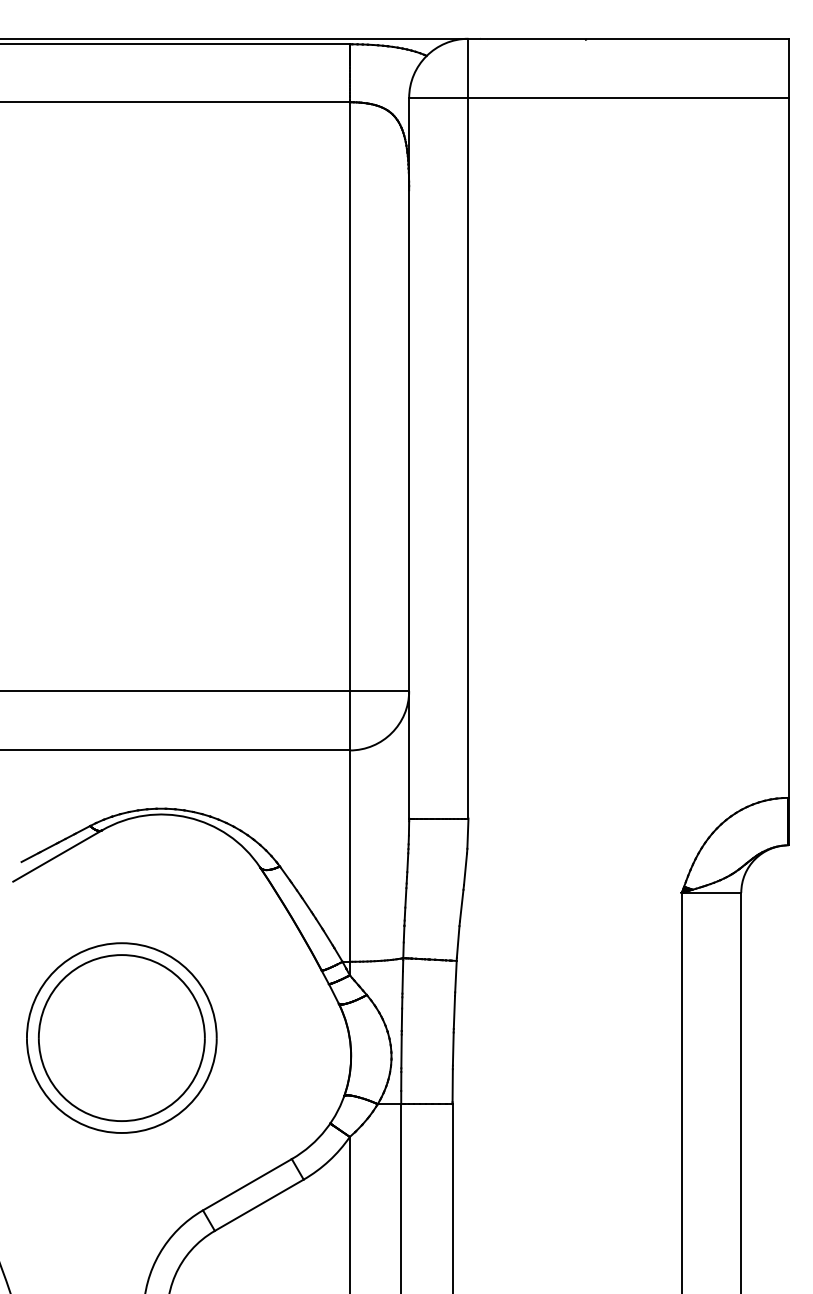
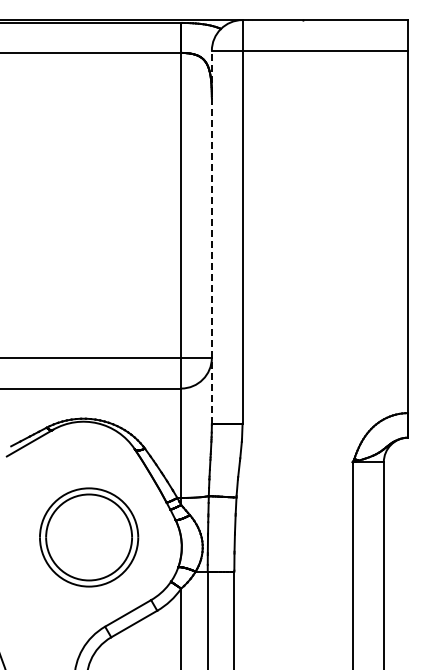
line: (408, 458) -> (211, 237), solid -> dashed
part: (122, 1038) -> (89, 537), moved

